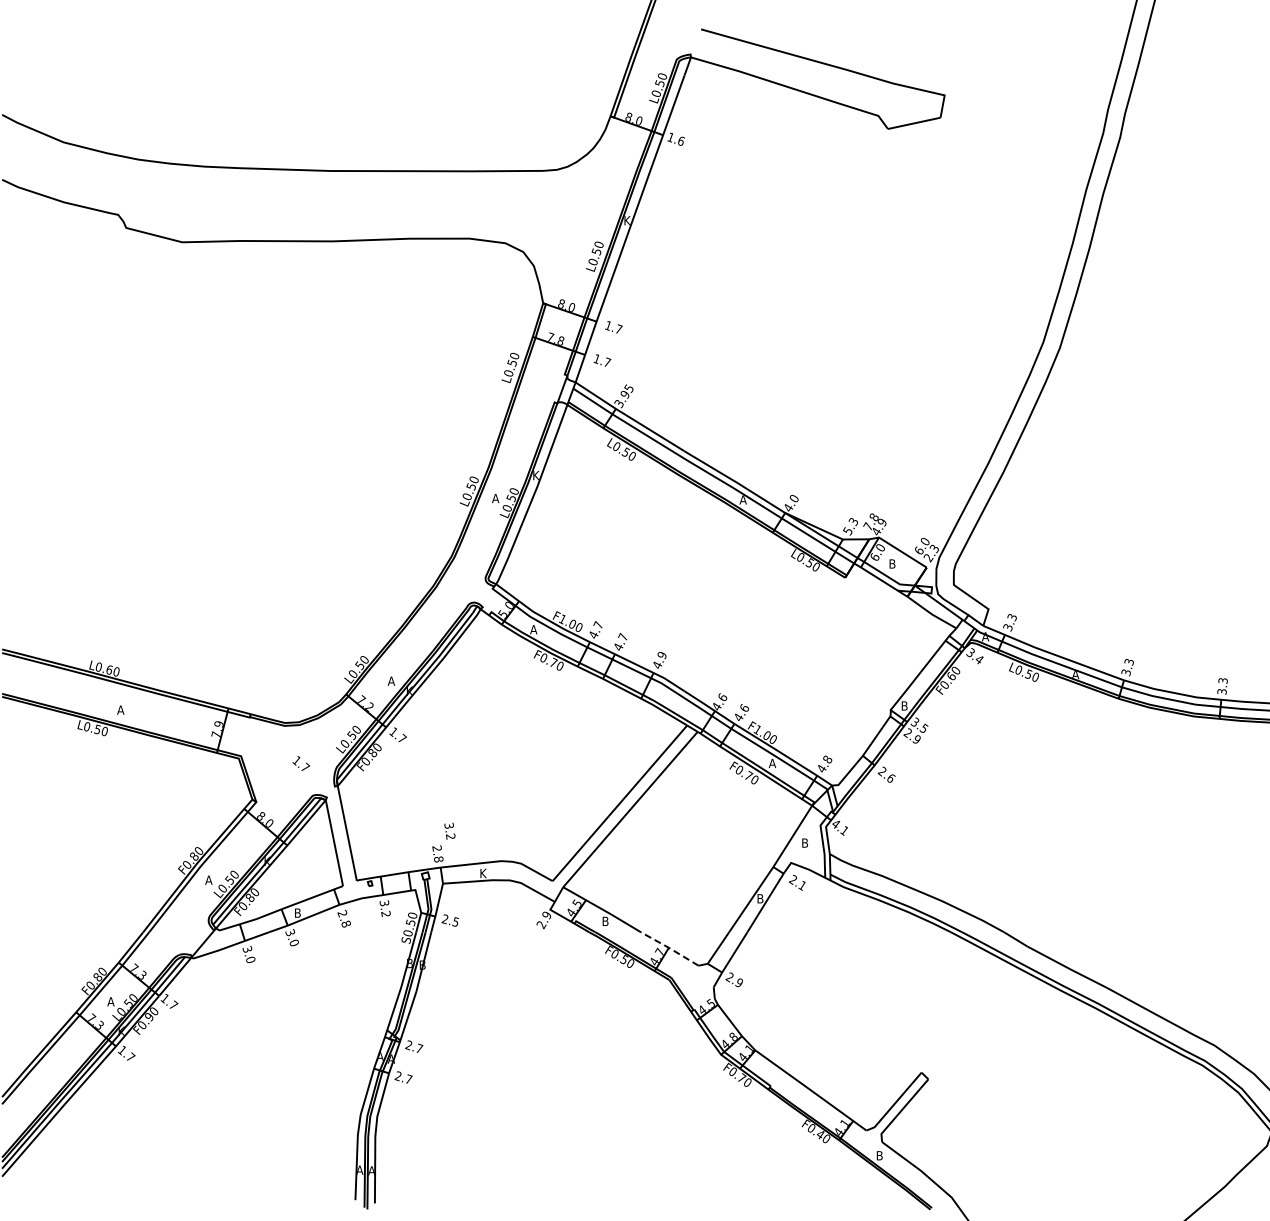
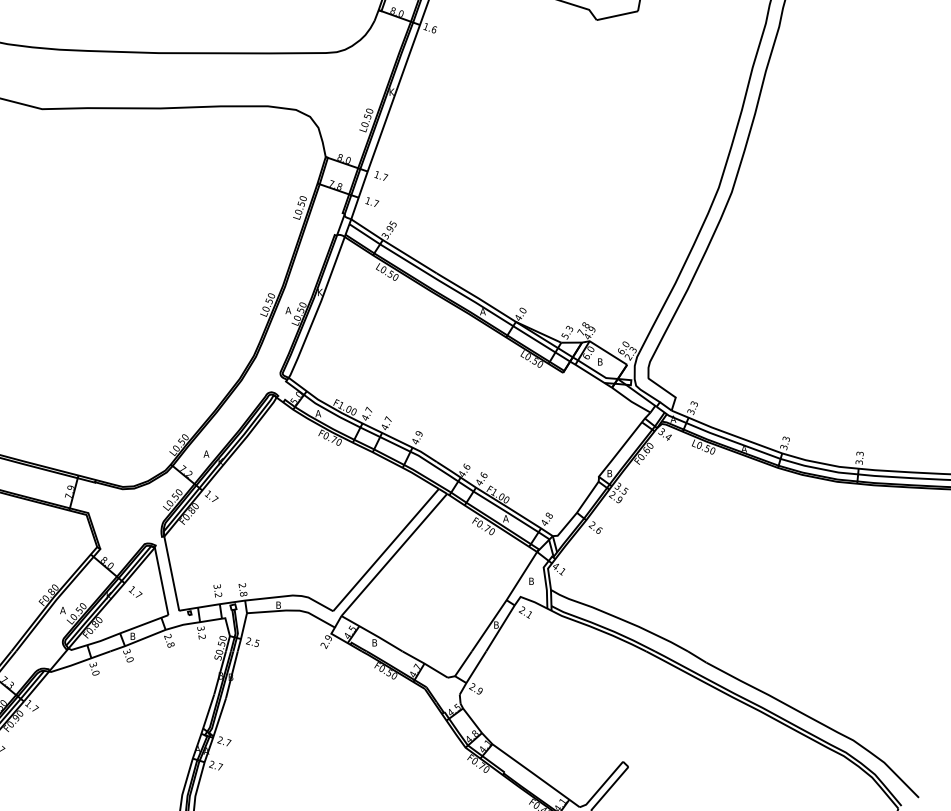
text: (300, 763) -> (135, 591), moved
text: (449, 830) -> (217, 590), moved
text: (483, 873) -> (278, 605), K -> B
line: (668, 947) -> (424, 663), dashed -> solid

